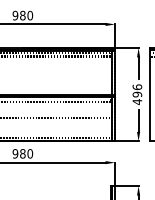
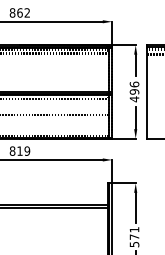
text: (22, 15) -> (19, 12), 980 -> 862
text: (22, 153) -> (19, 150), 980 -> 819

